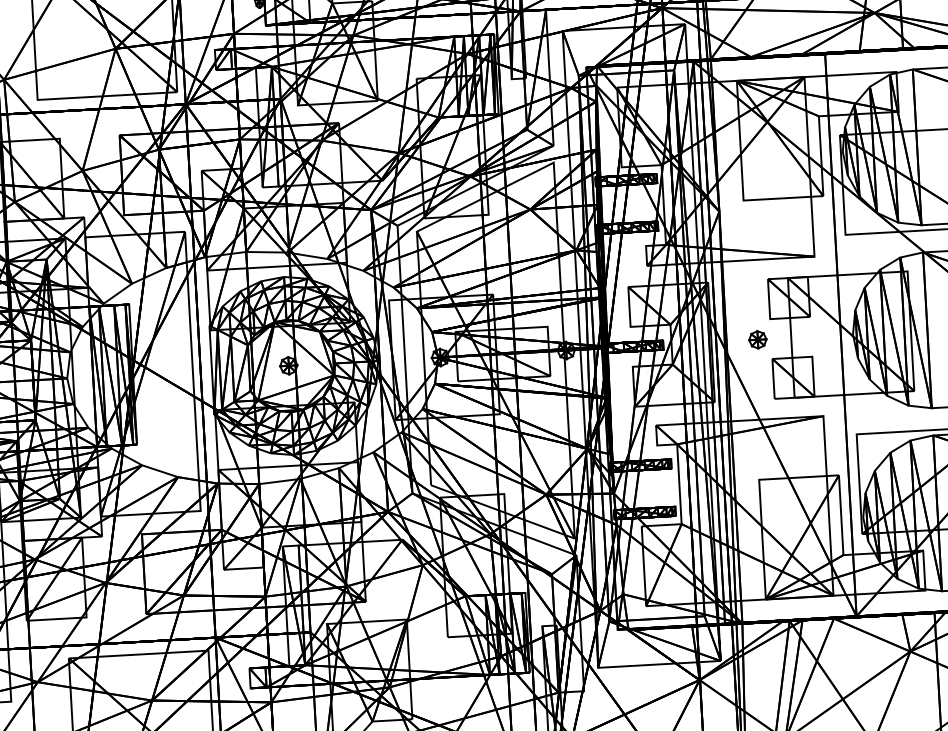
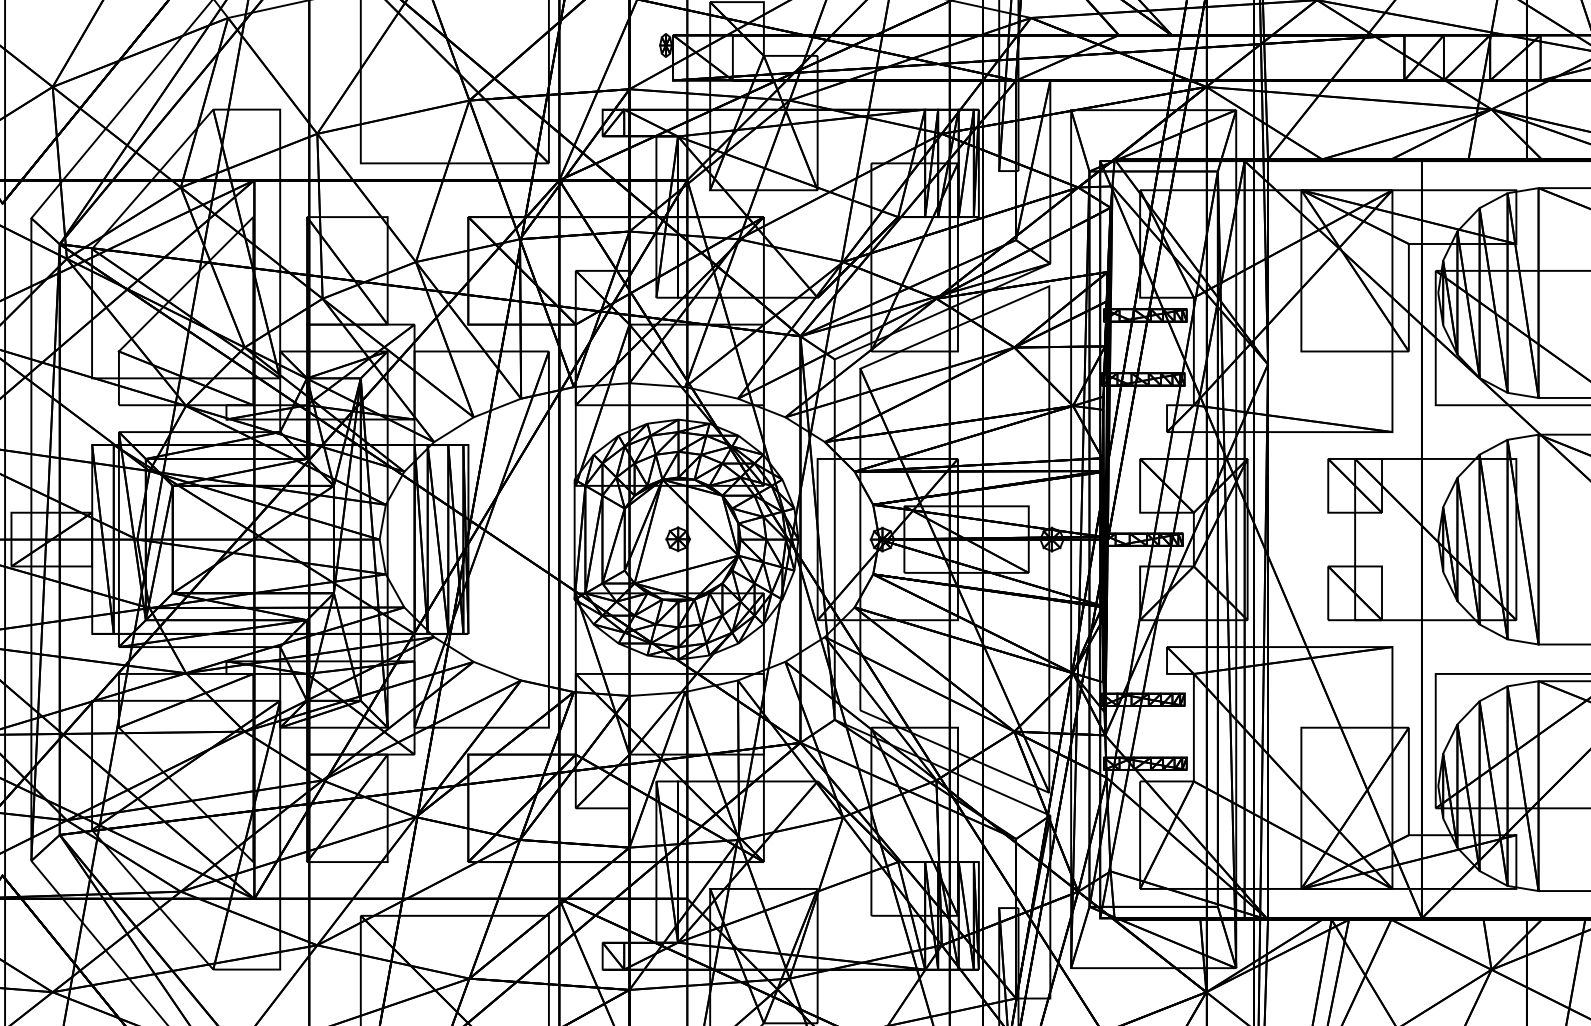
part: (757, 339) -> (1309, 539), removed

